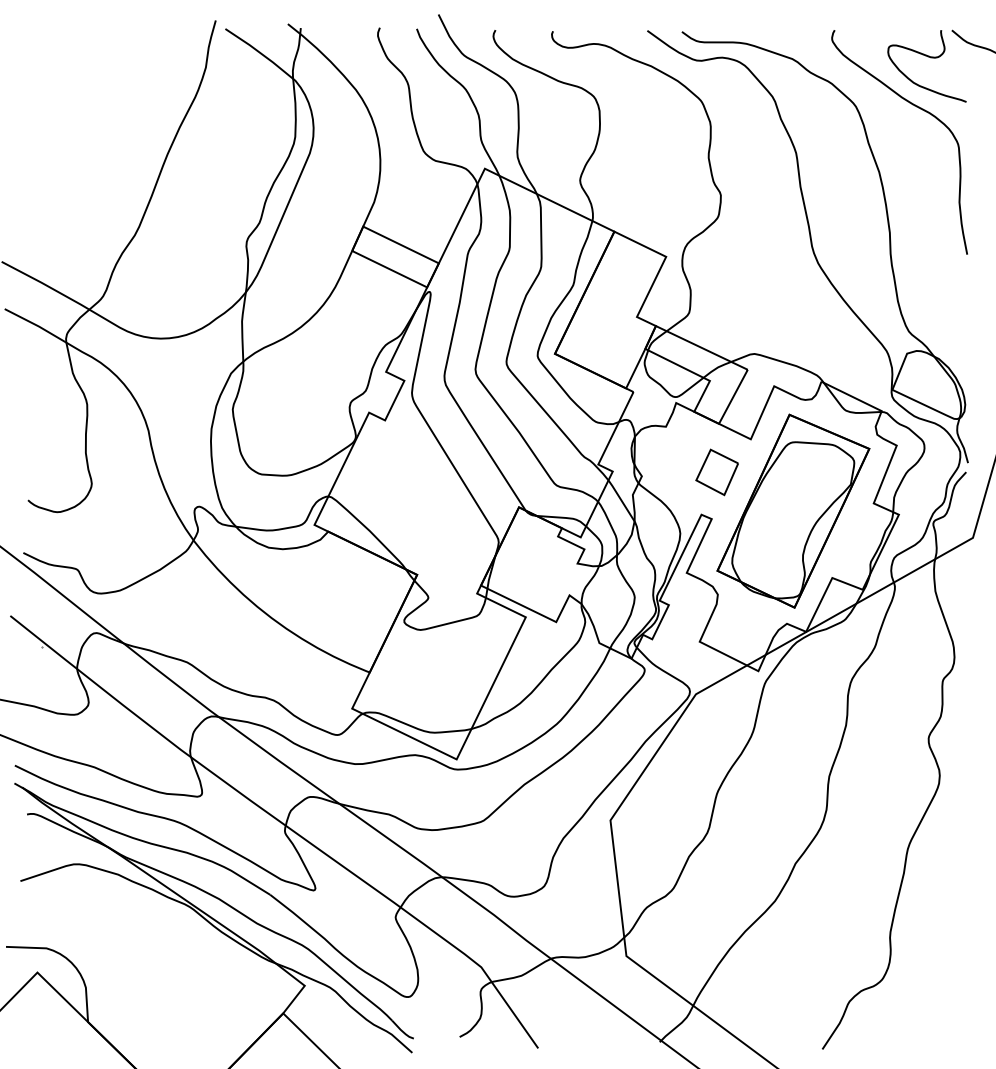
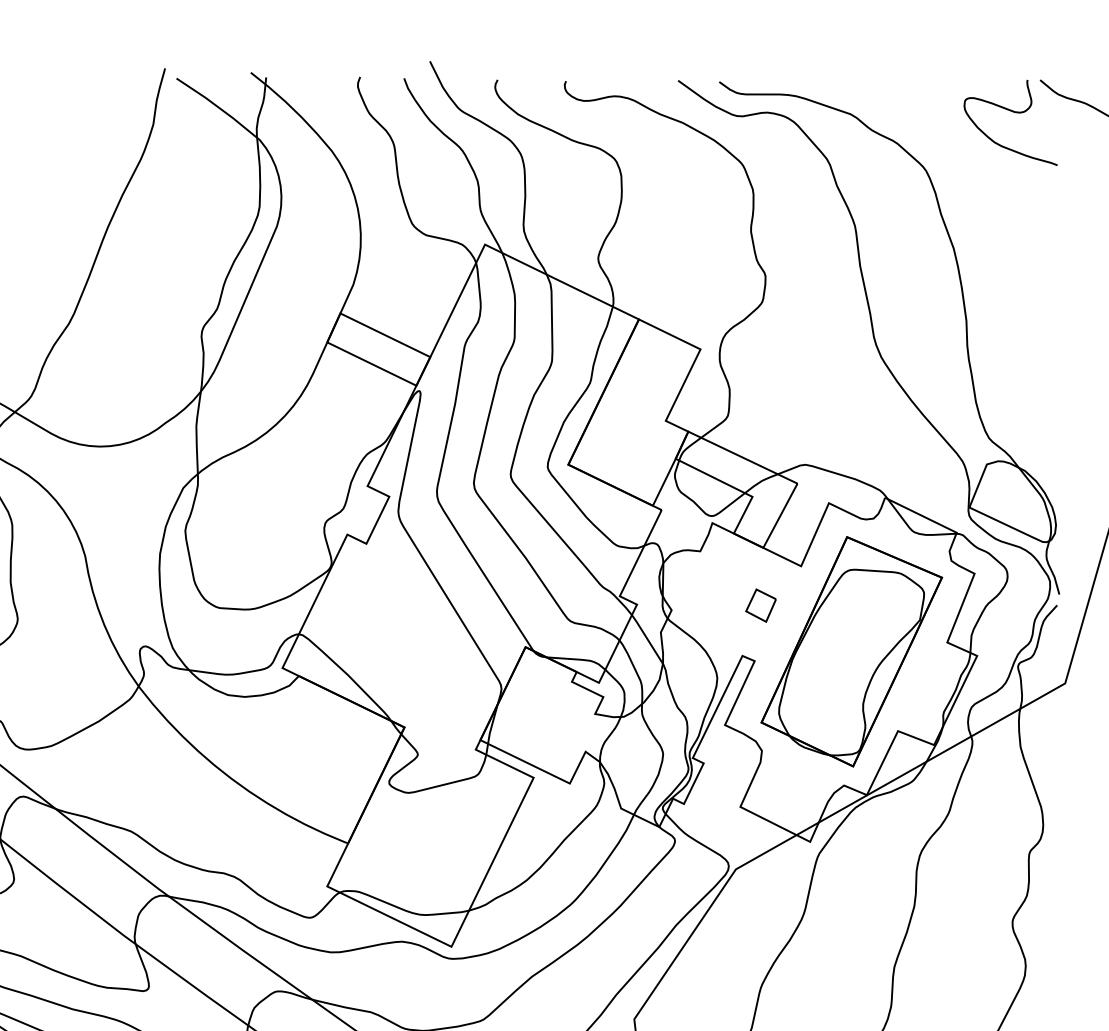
curve: (916, 107) -> (998, 171), removed
part: (716, 472) -> (760, 605), size x0.6

